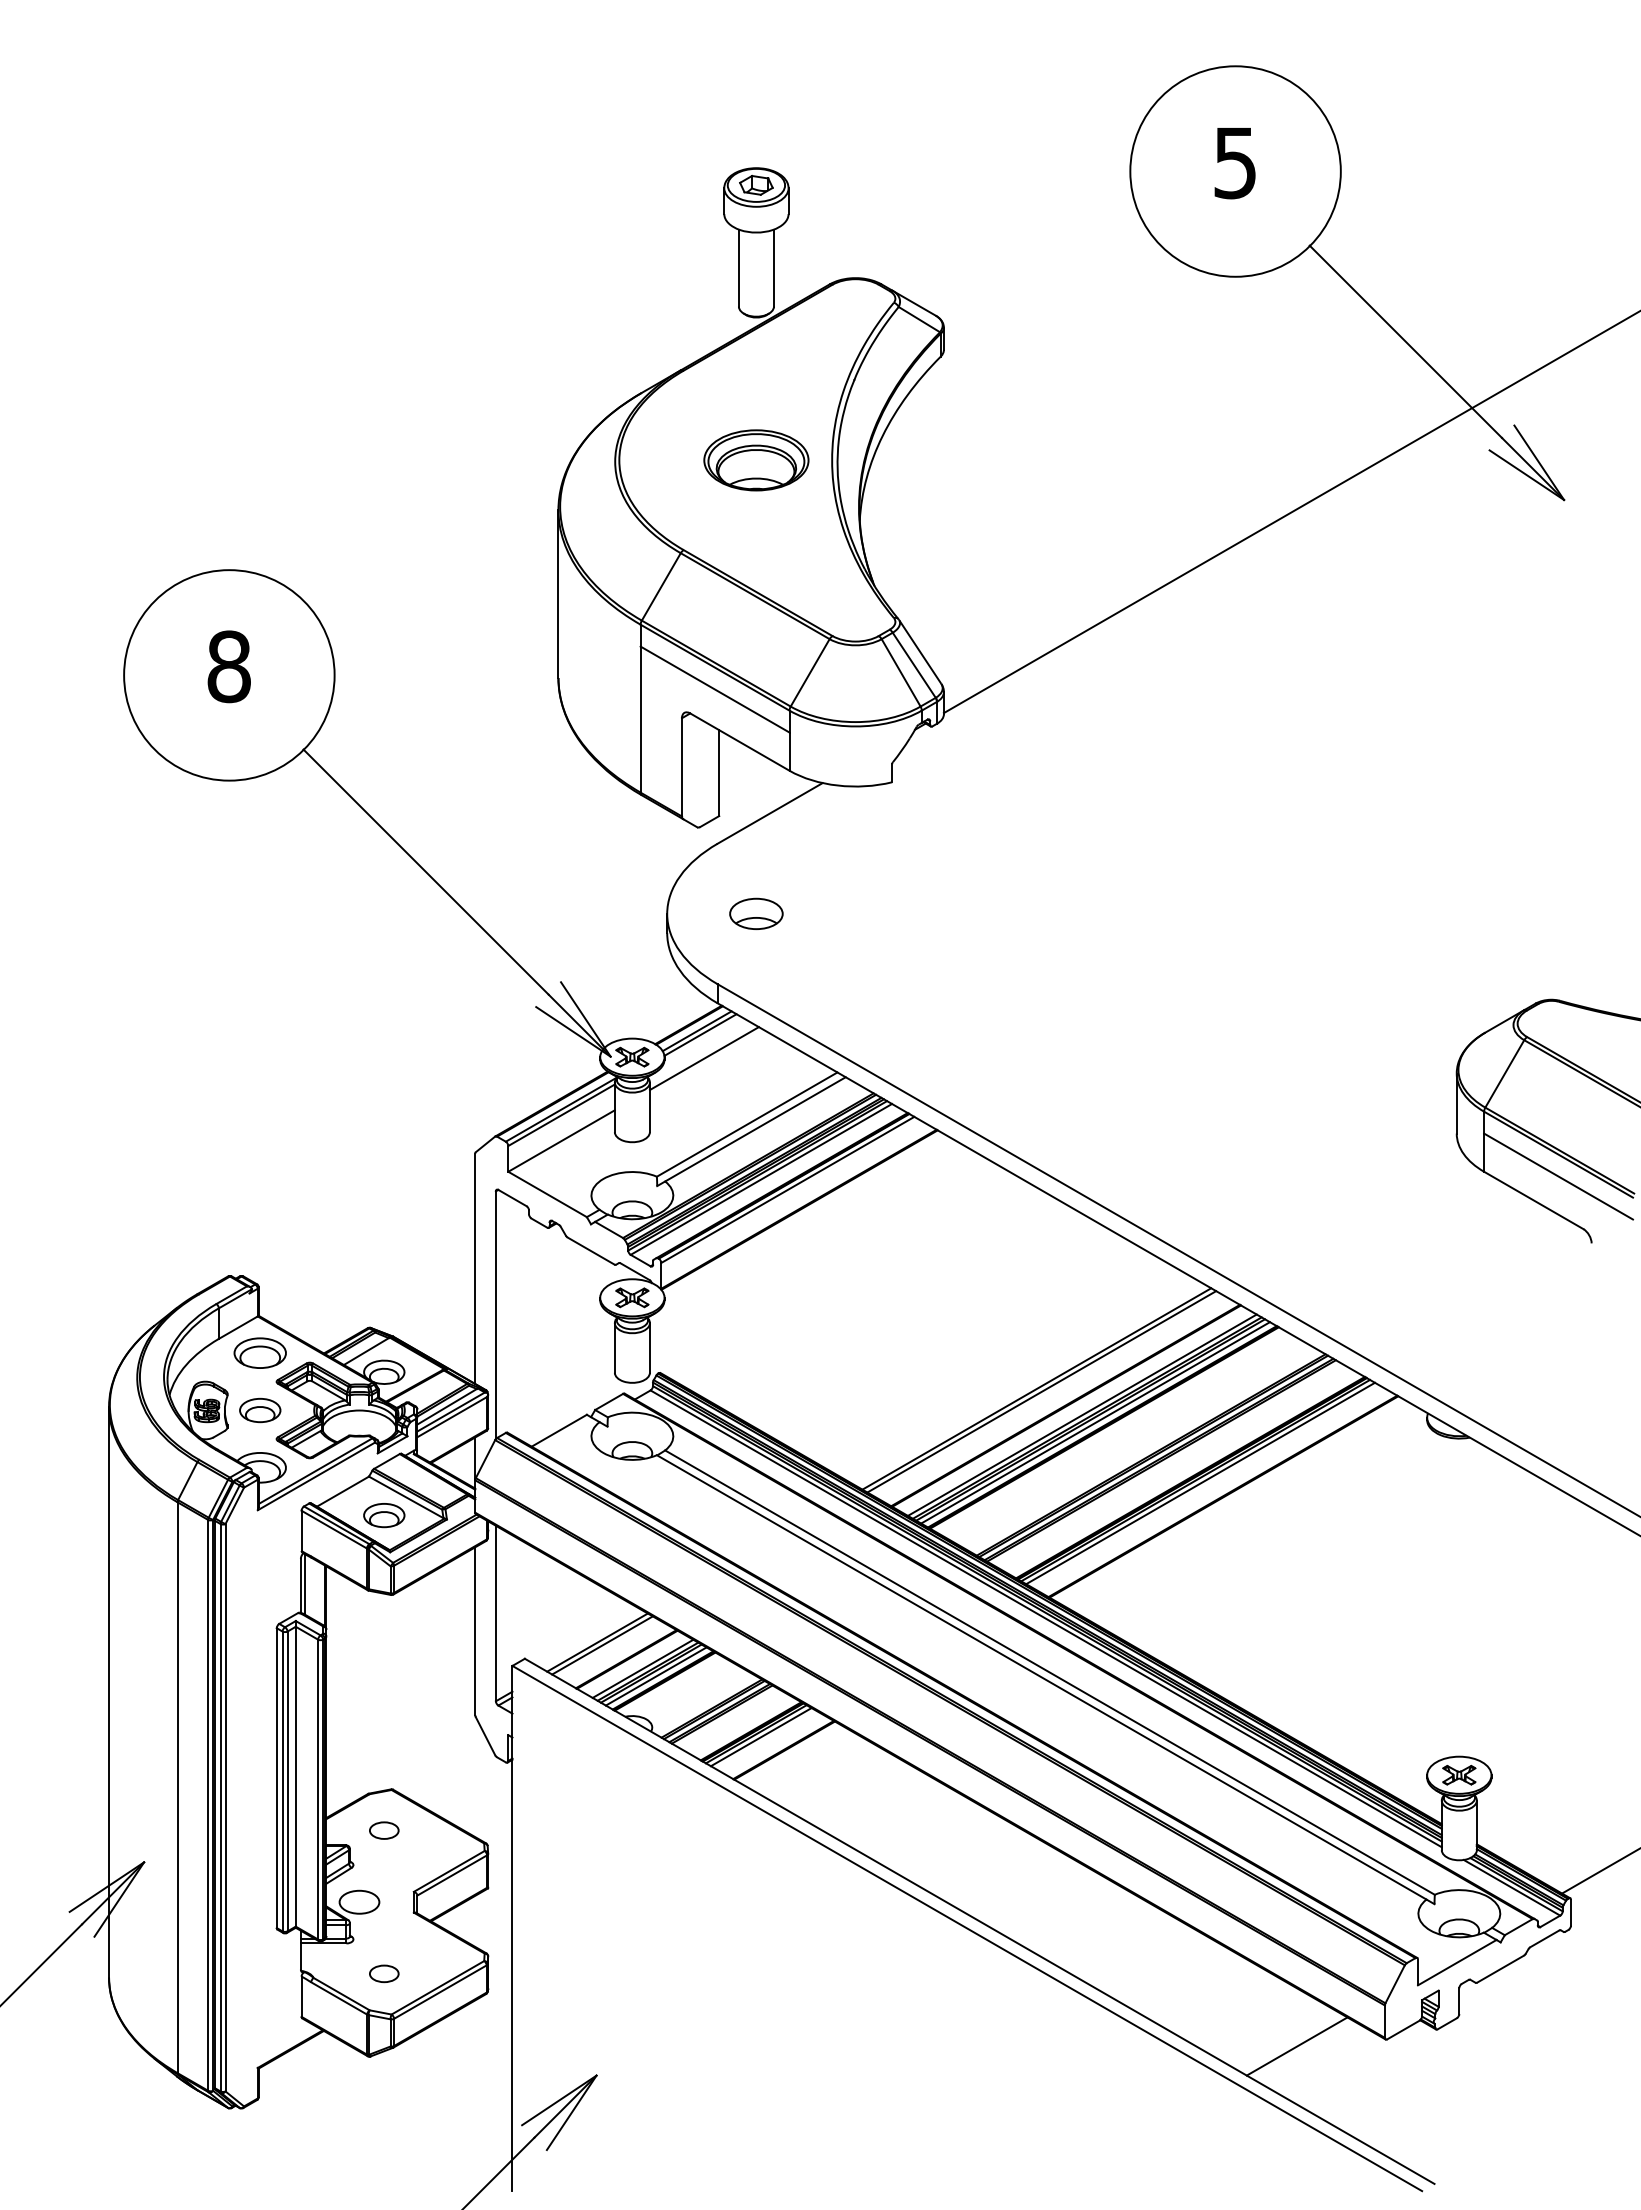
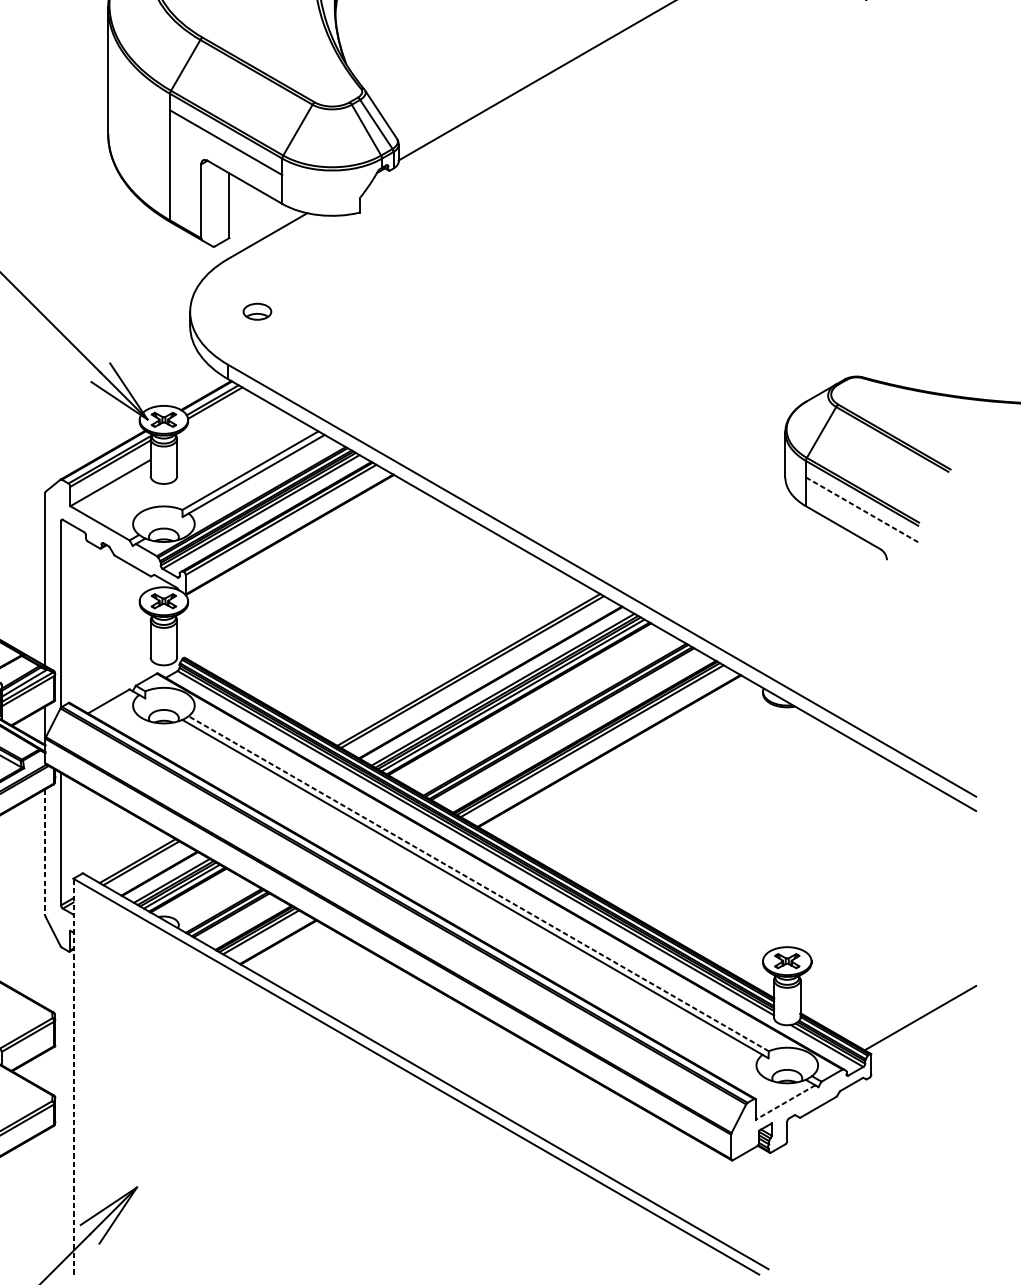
part: (756, 913) -> (257, 311), size x0.7
line: (703, 1058) -> (217, 420), removed
line: (1558, 1176) -> (862, 509), solid -> dashed
line: (475, 1631) -> (45, 852), solid -> dashed
line: (1049, 1672) -> (478, 883), solid -> dashed
line: (512, 1928) -> (73, 1076), solid -> dashed
line: (1456, 1962) -> (785, 1102), solid -> dashed
line: (1296, 2046) -> (664, 1165), removed

